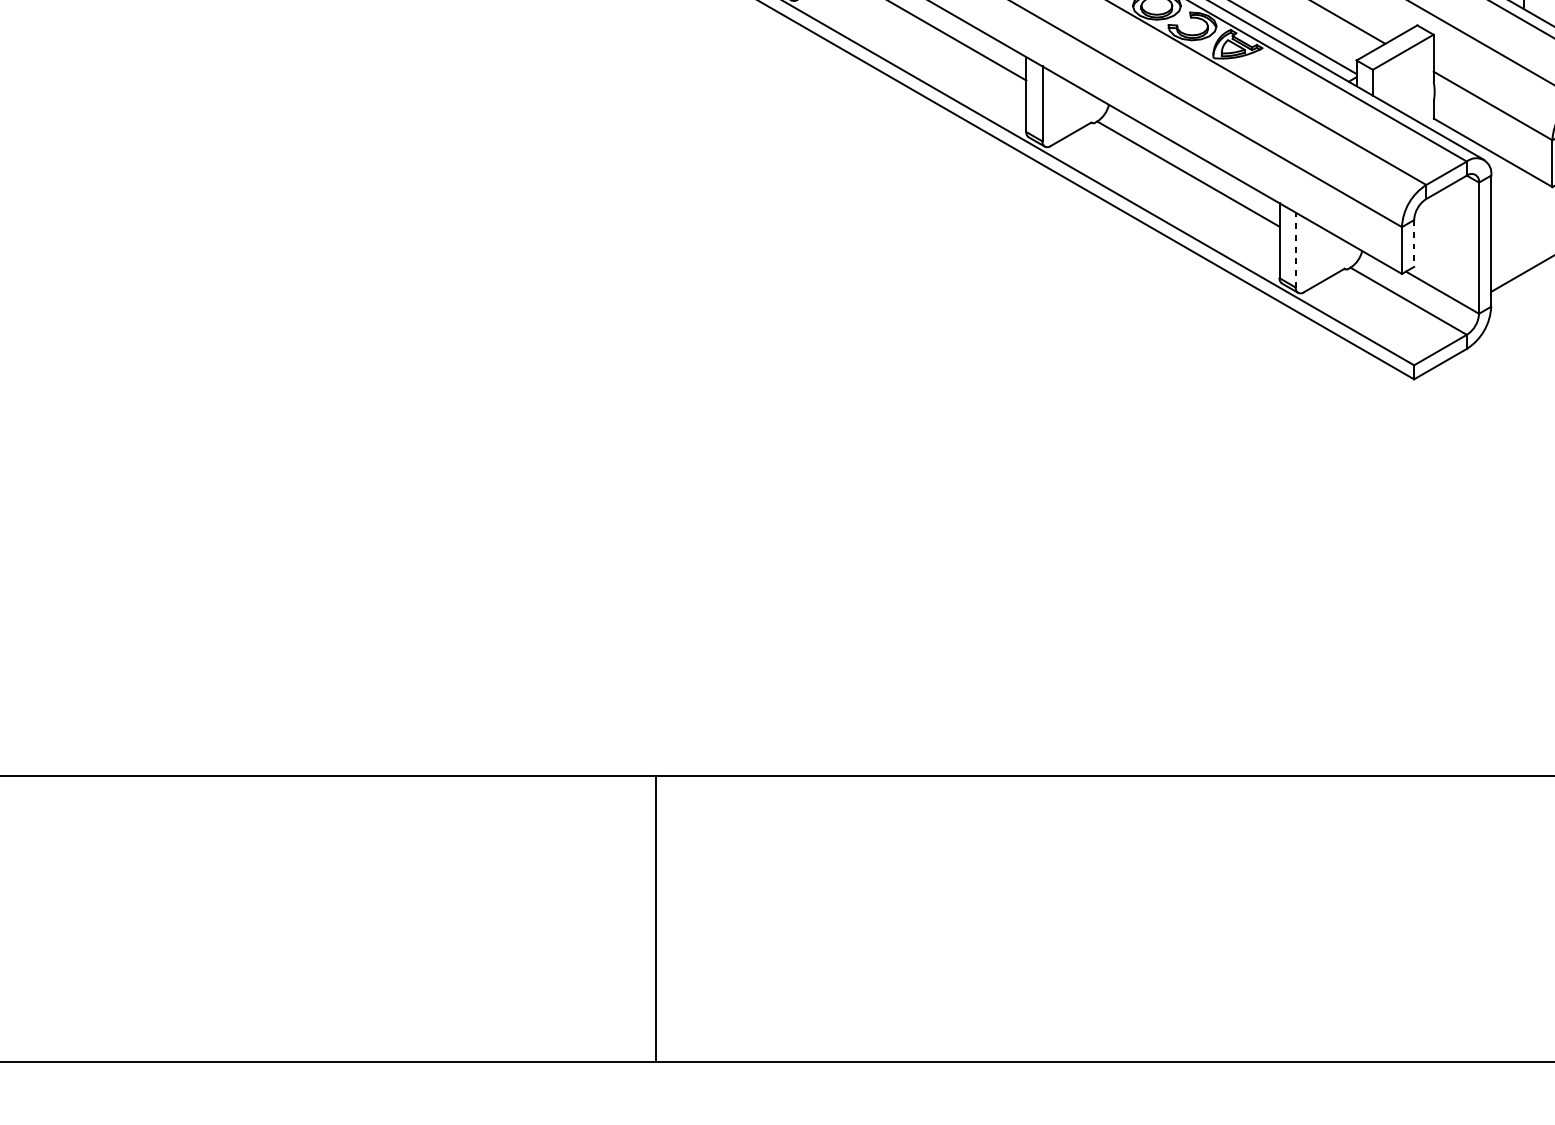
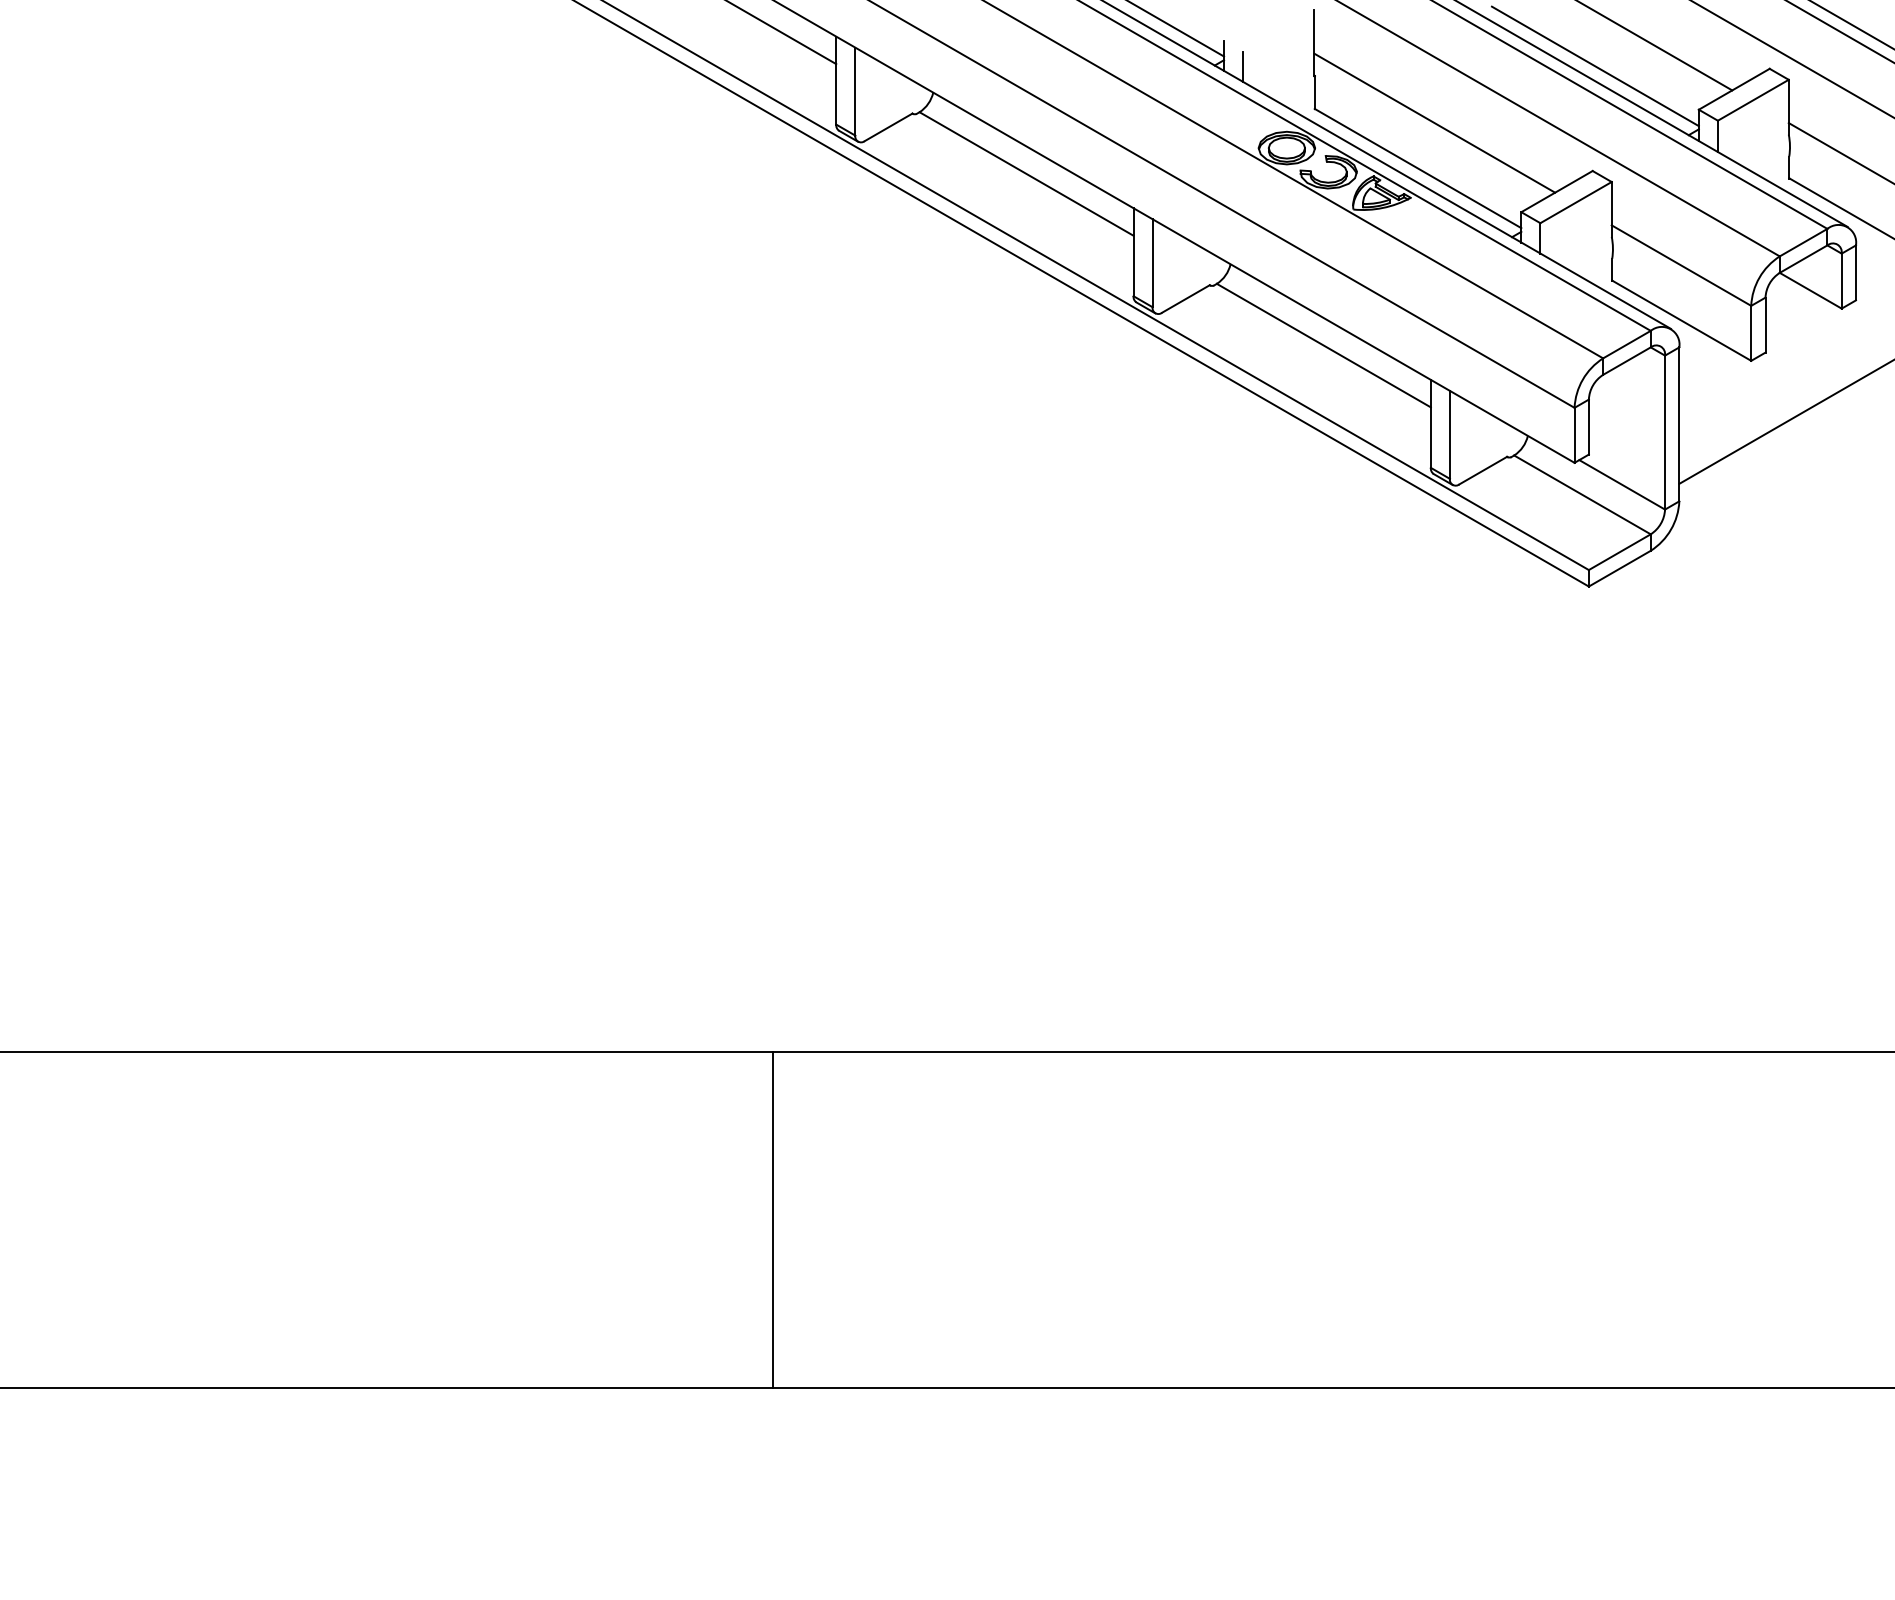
line: (1413, 243) -> (1588, 427), dashed -> solid
line: (1295, 249) -> (1449, 434), dashed -> solid
line: (655, 918) -> (772, 1219), moved

